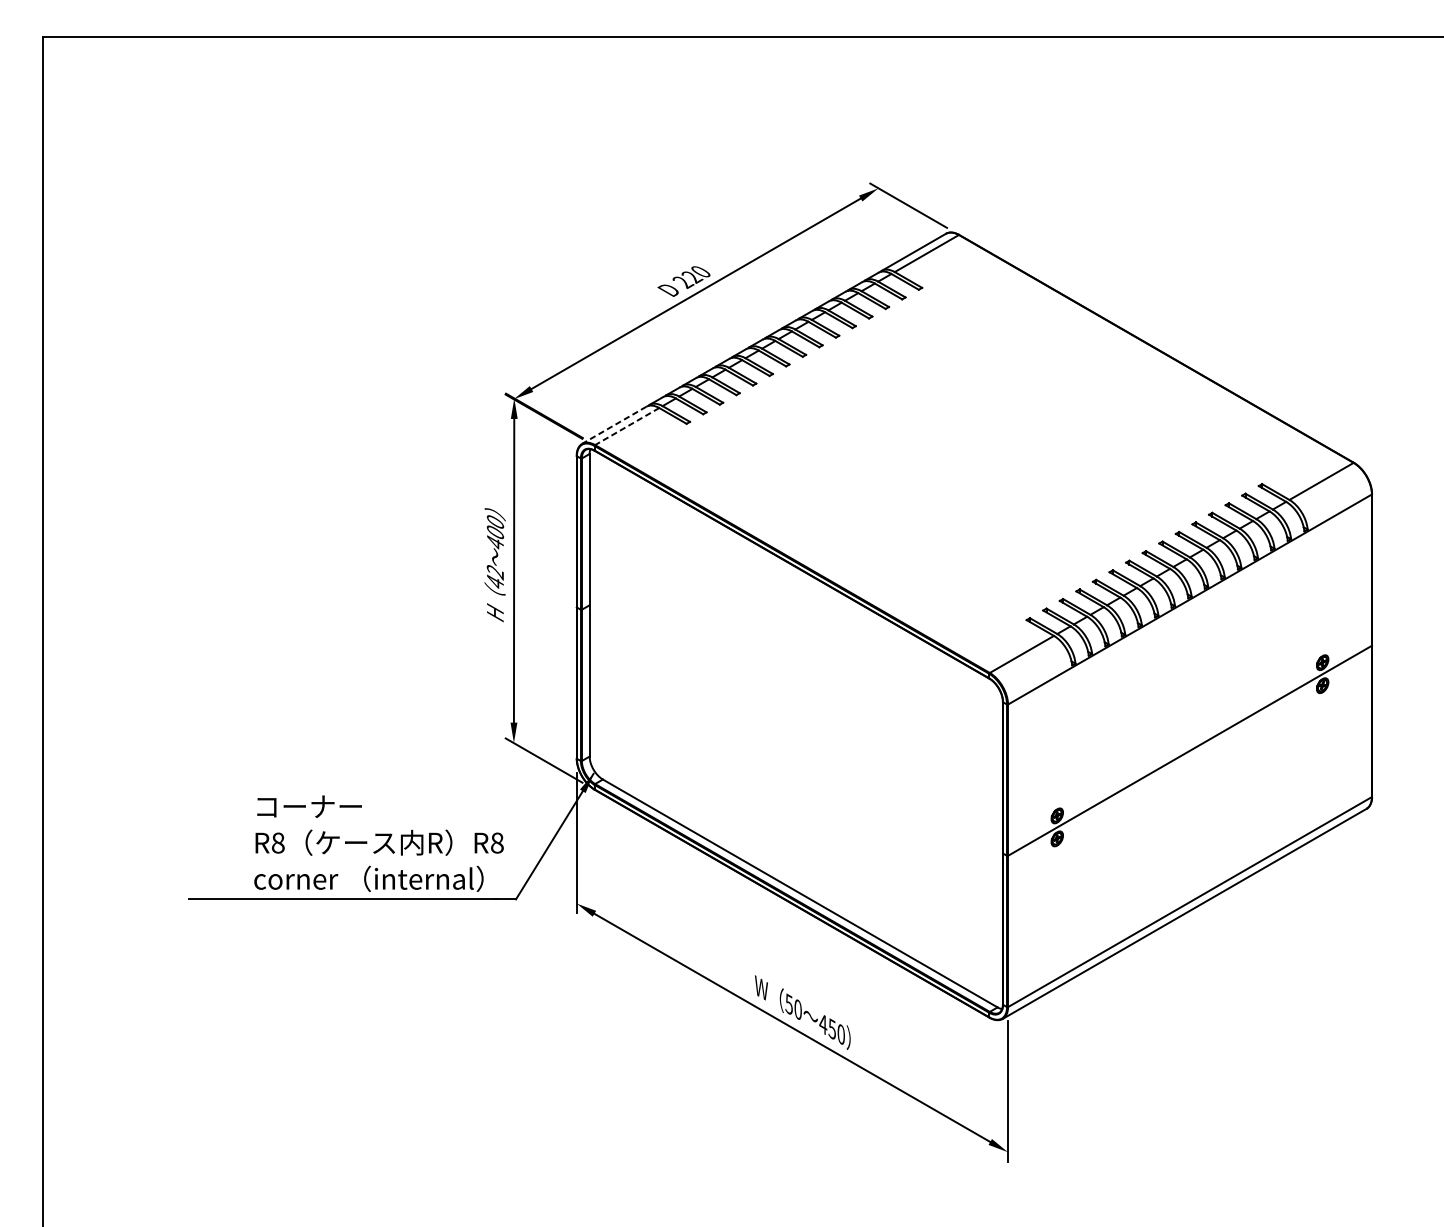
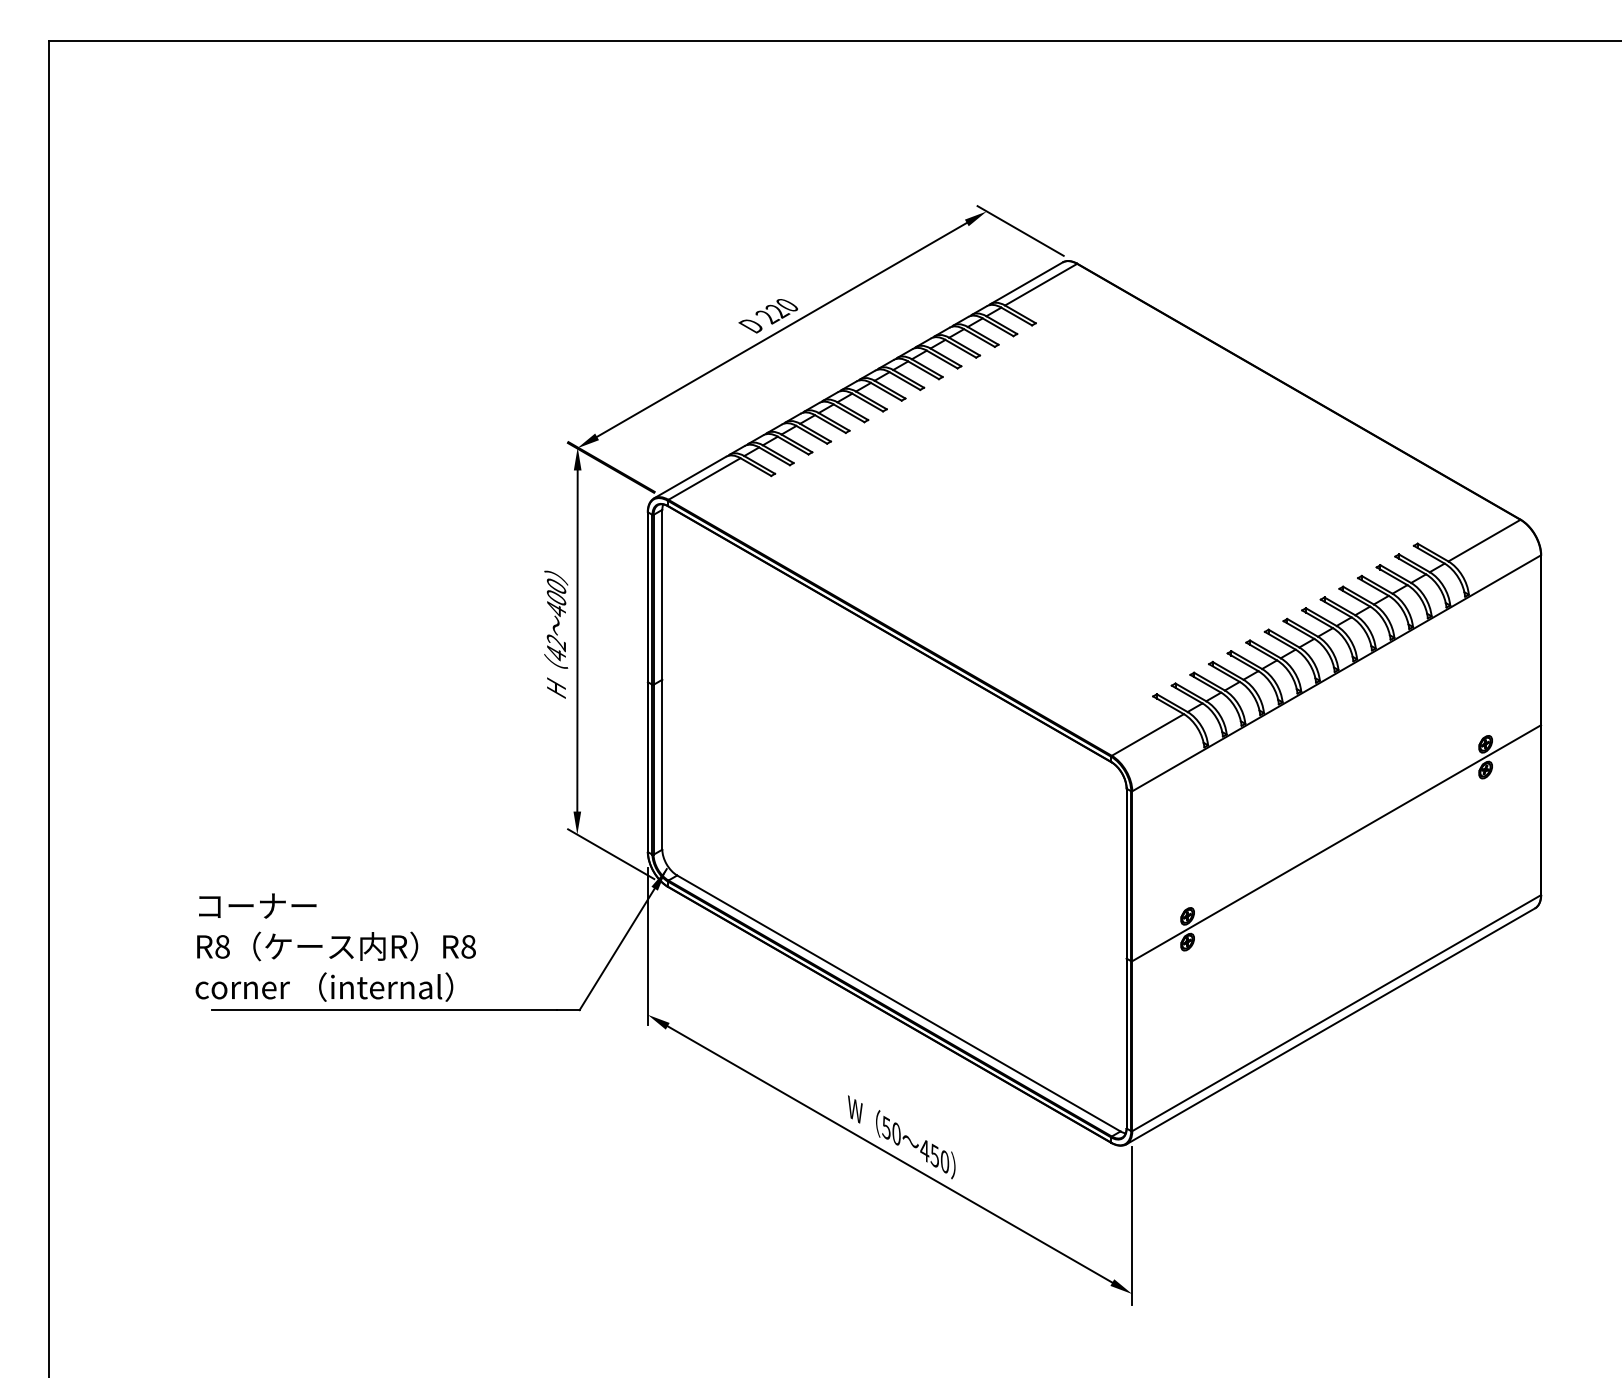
line: (614, 425) -> (690, 477), dashed -> solid
line: (627, 426) -> (704, 479), dashed -> solid
text: (378, 843) -> (335, 947), moved

